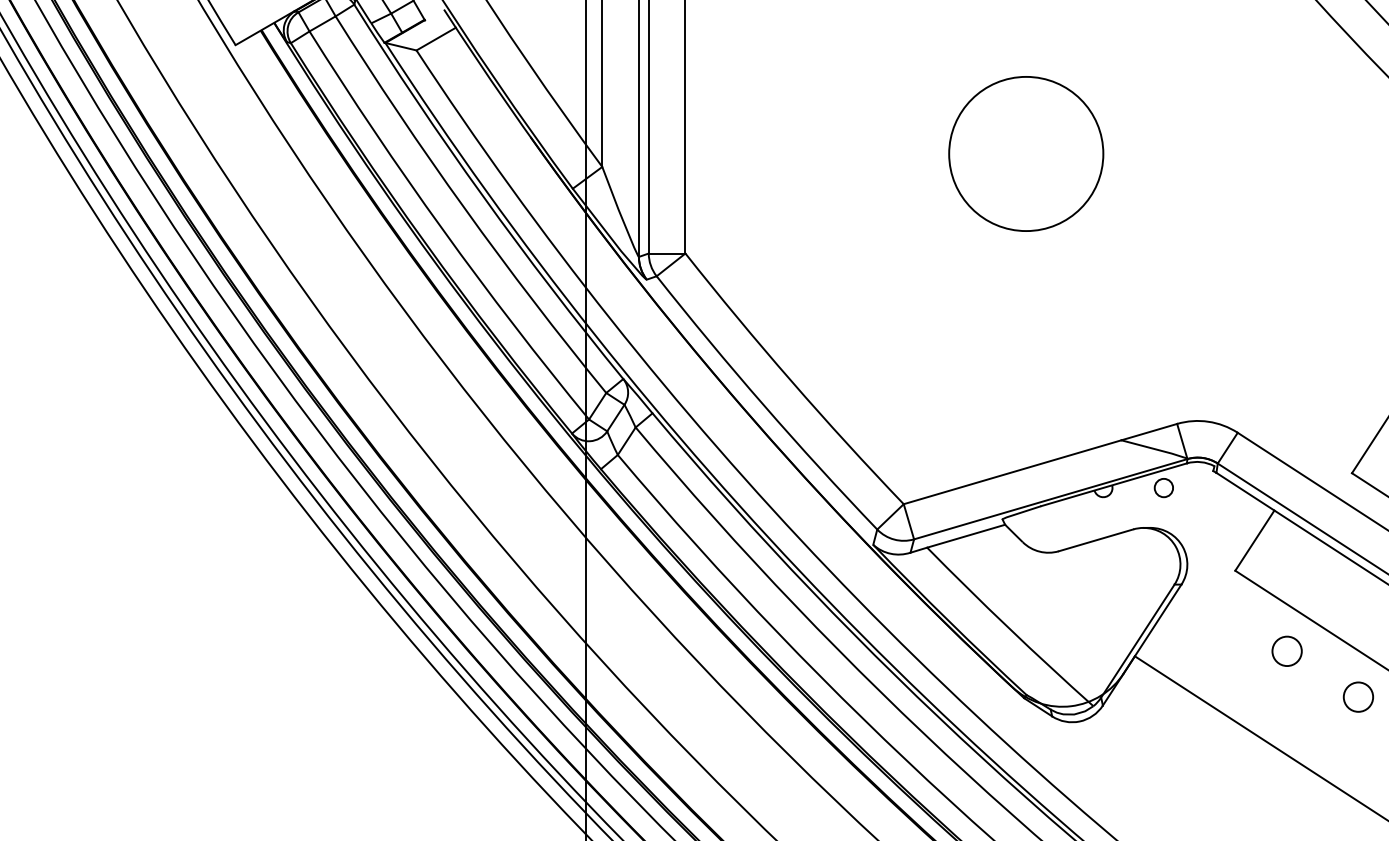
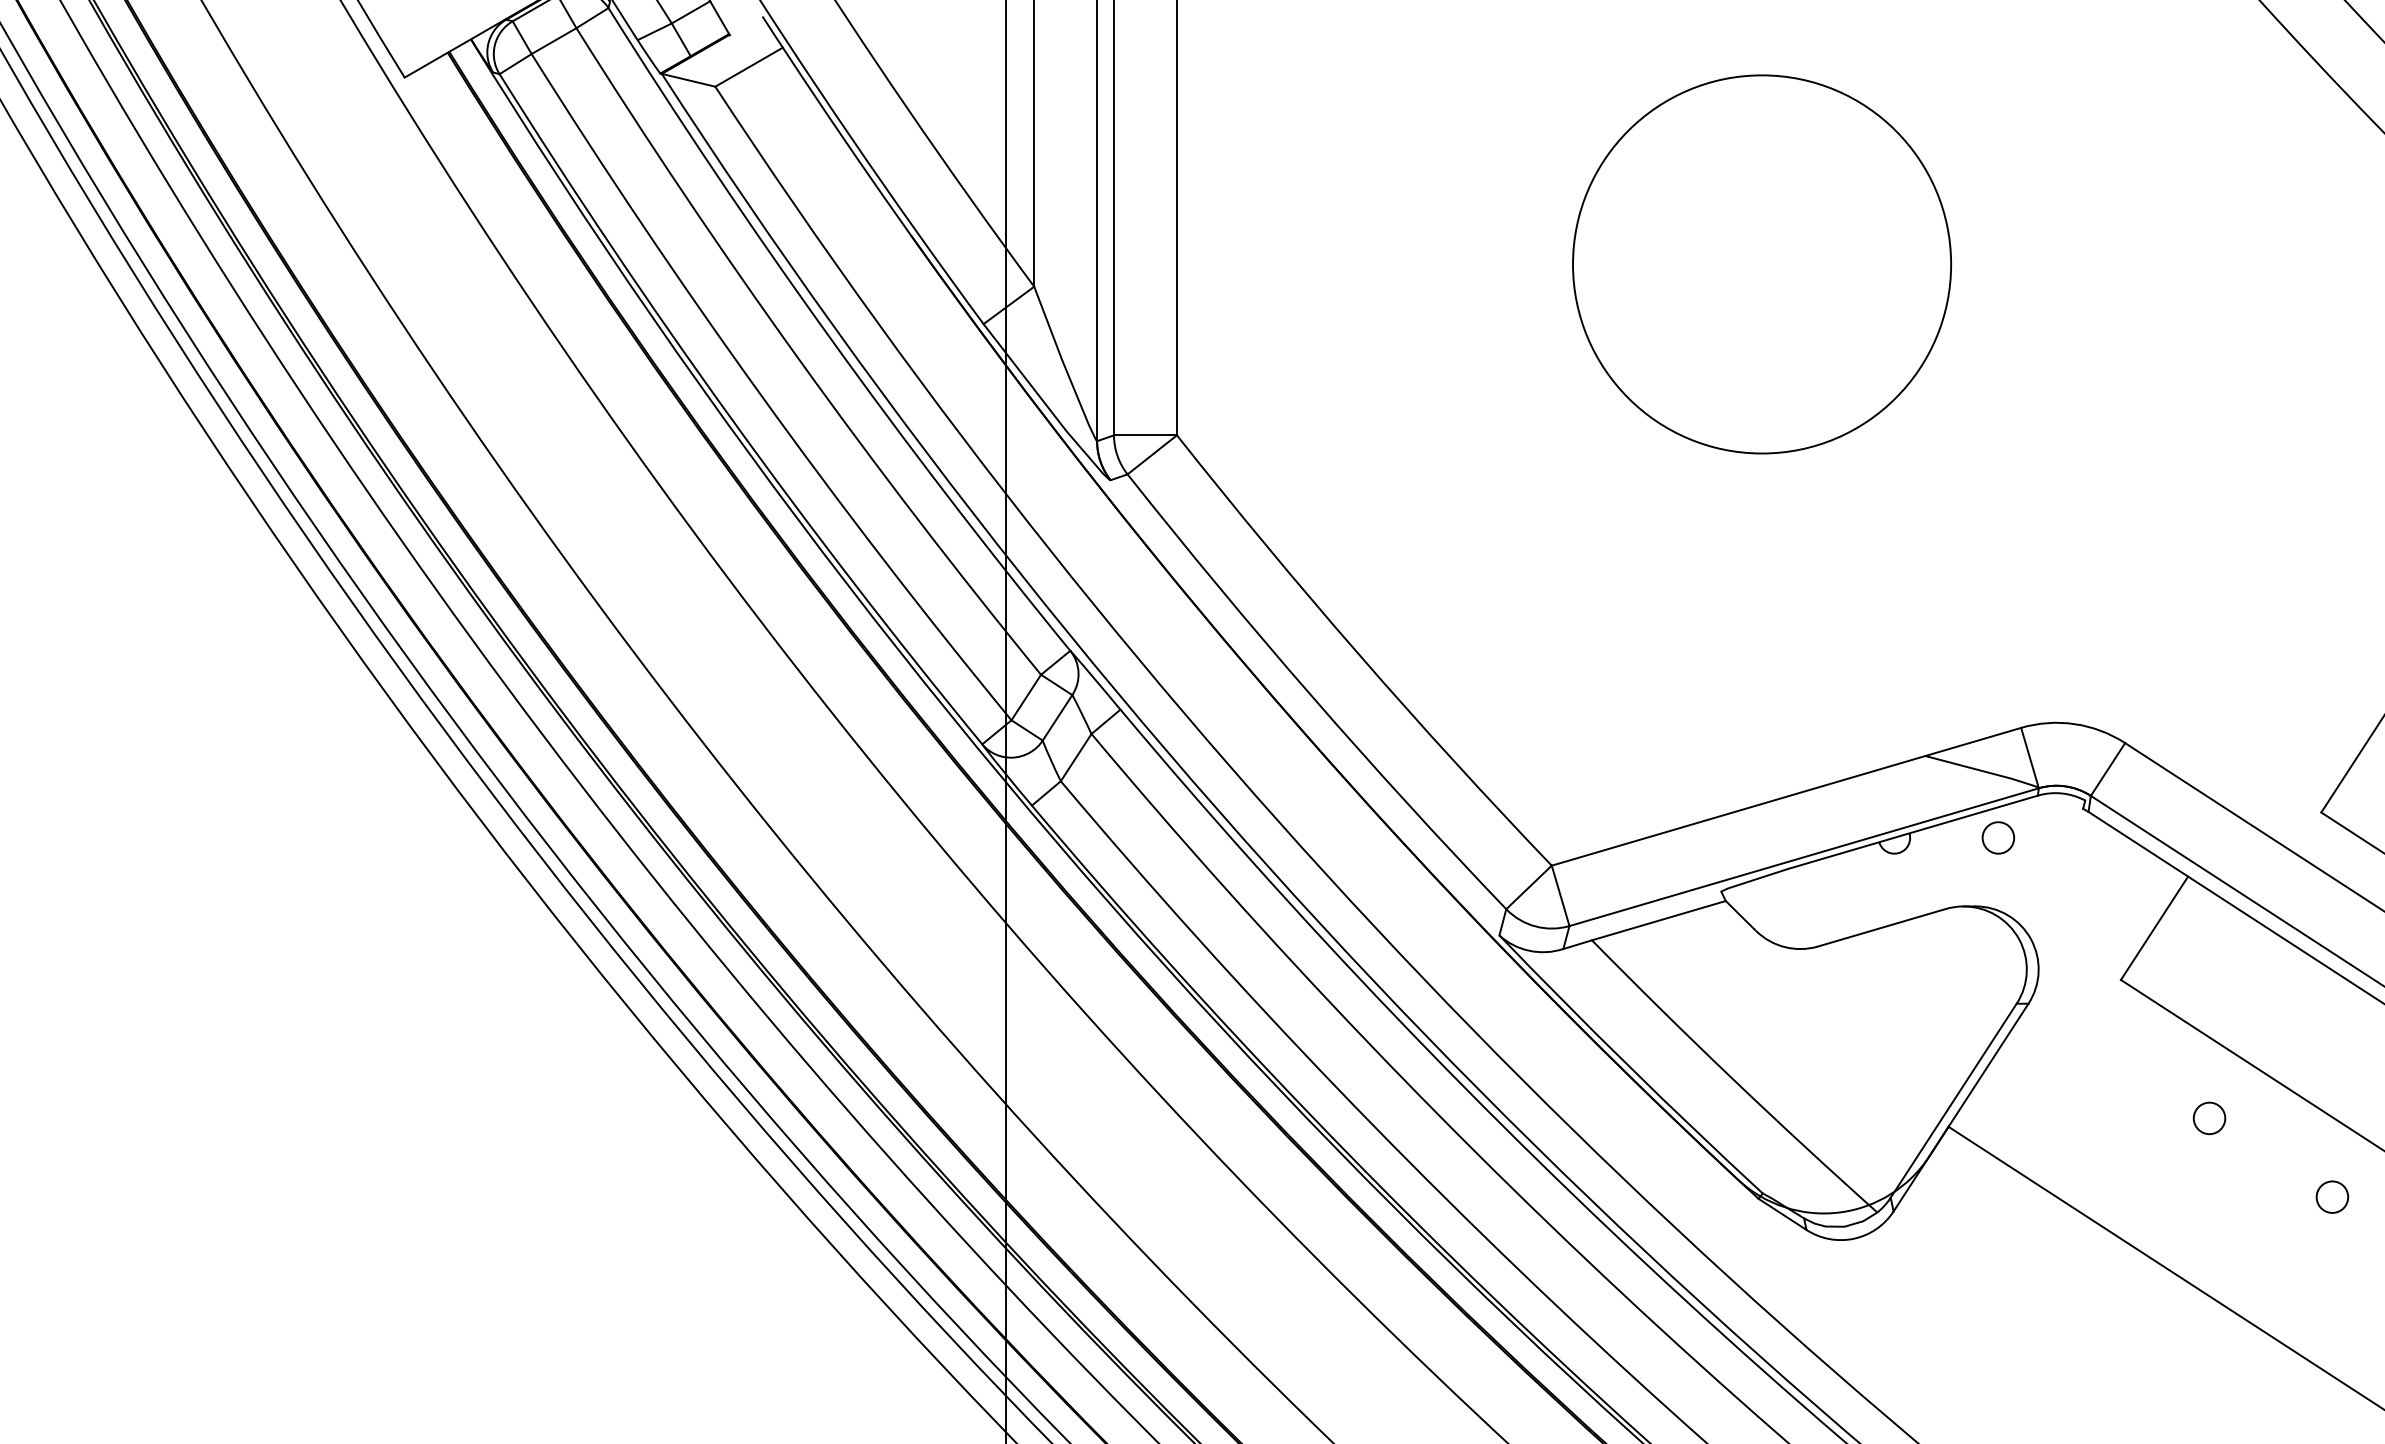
circle: (1026, 153) -> (1762, 263), size x1.43
circle: (1286, 651) -> (2208, 1118), size x0.62
circle: (1358, 697) -> (2332, 1197), size x0.62

